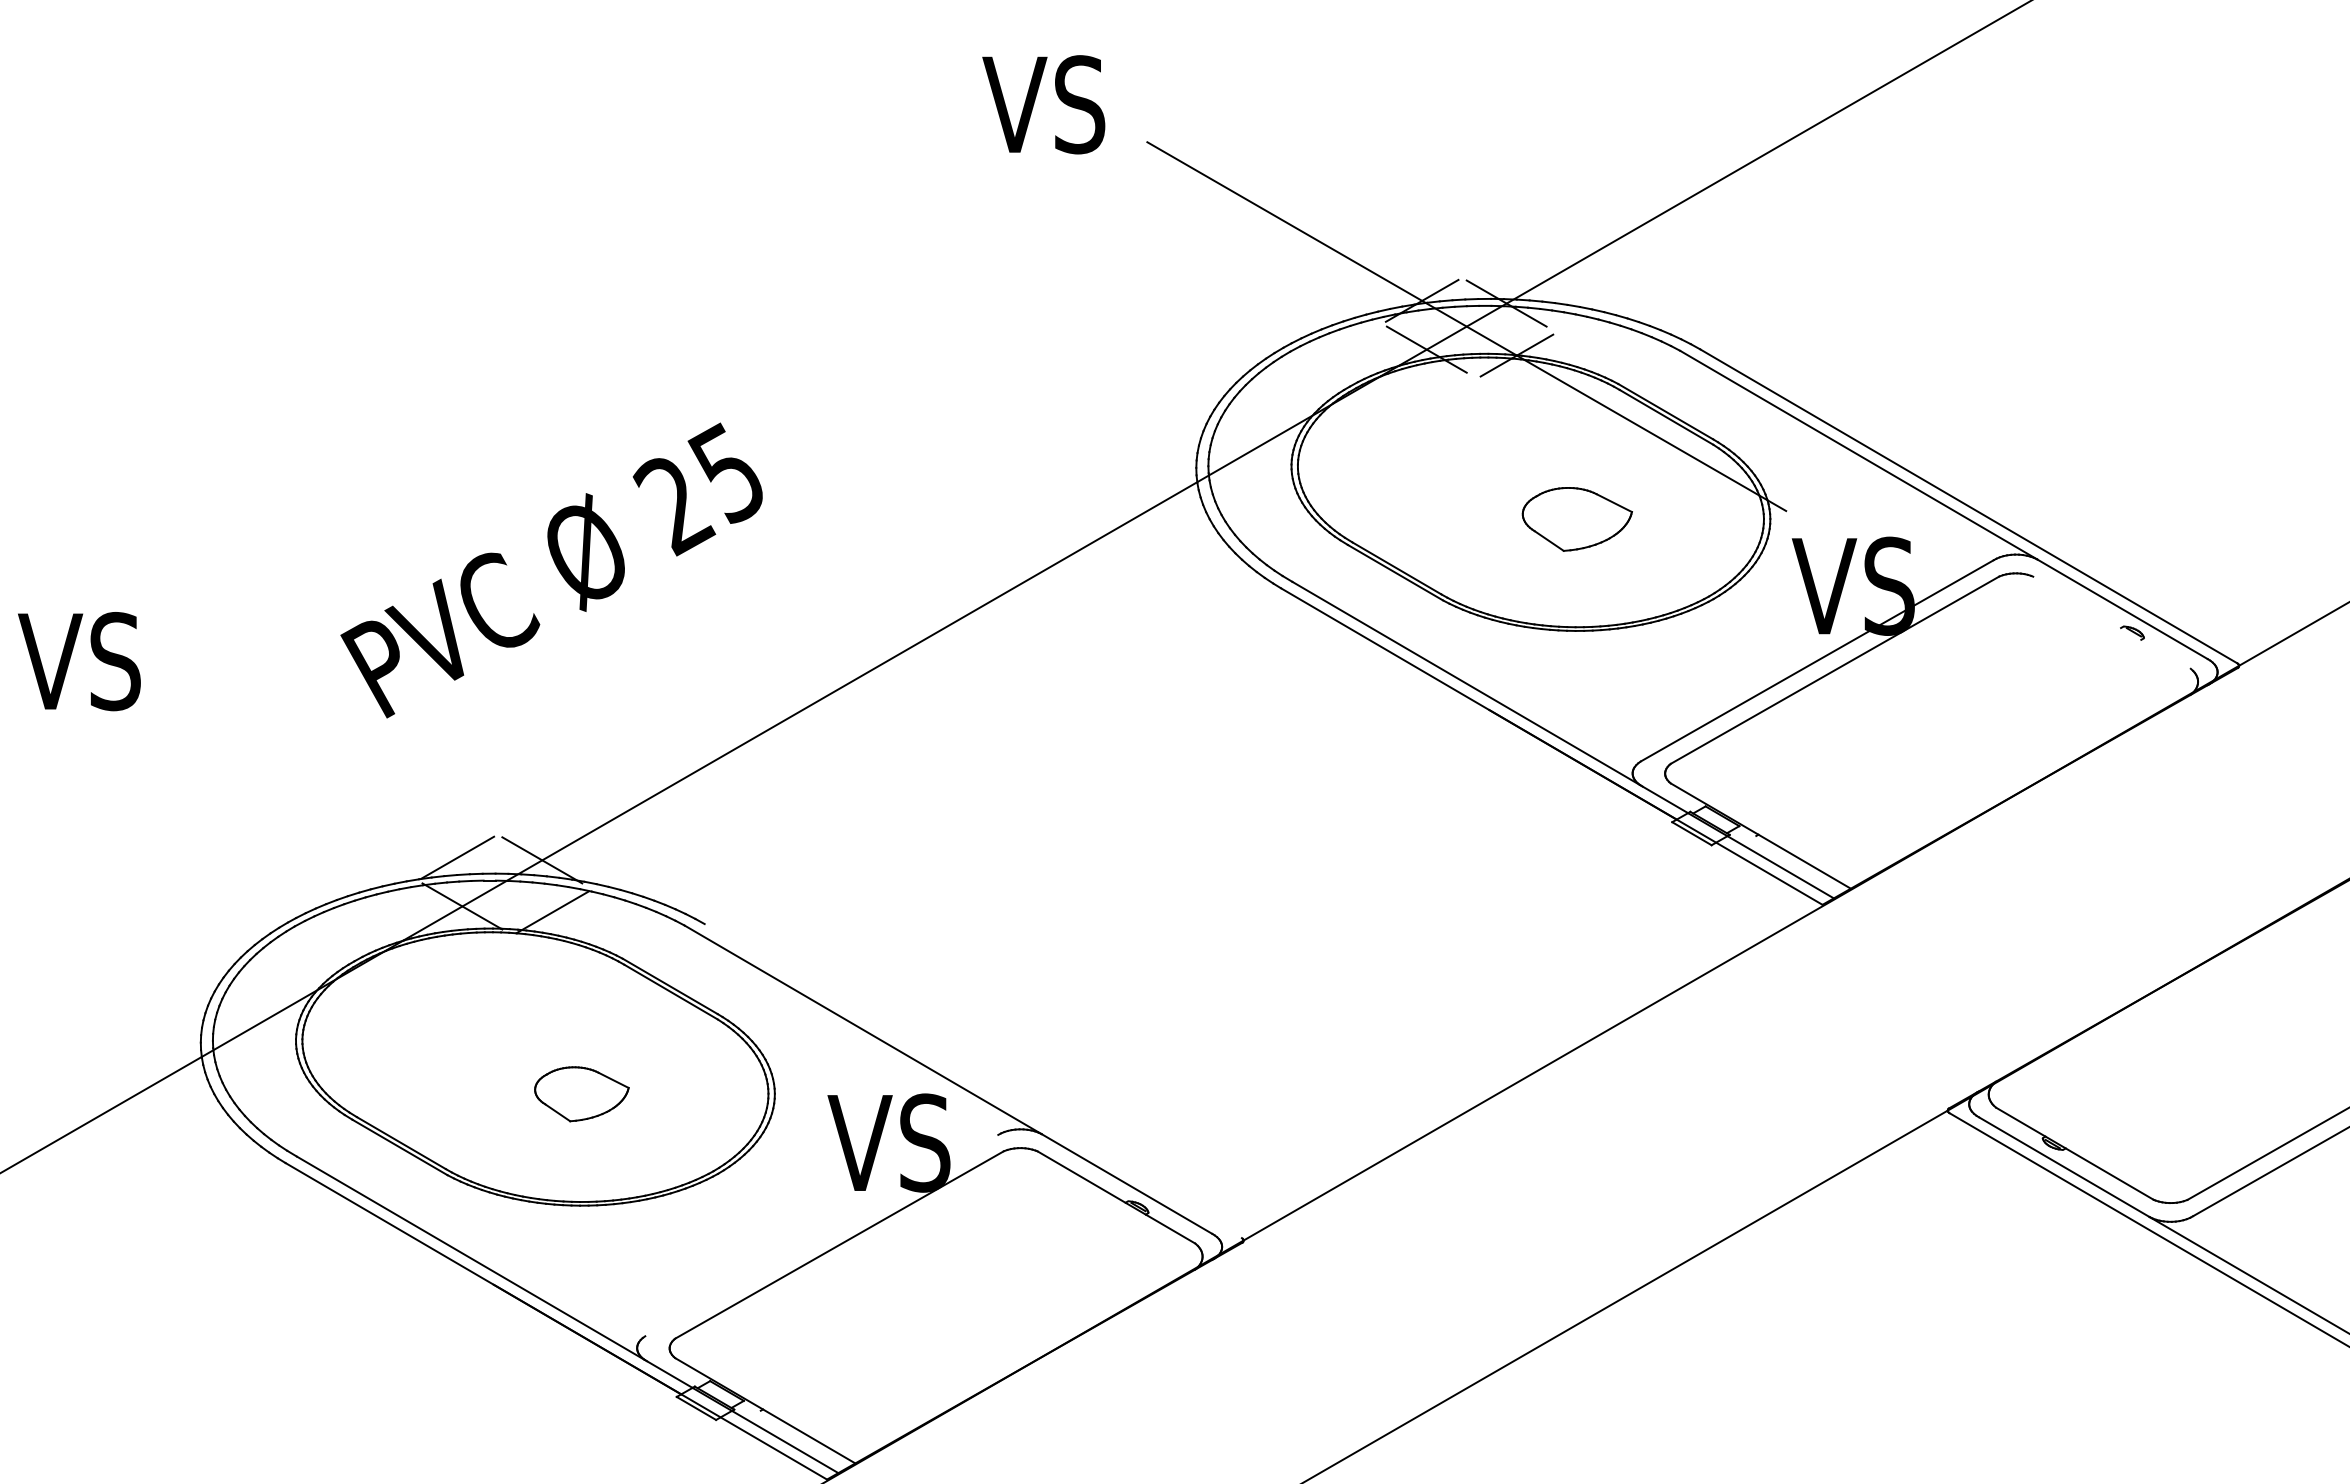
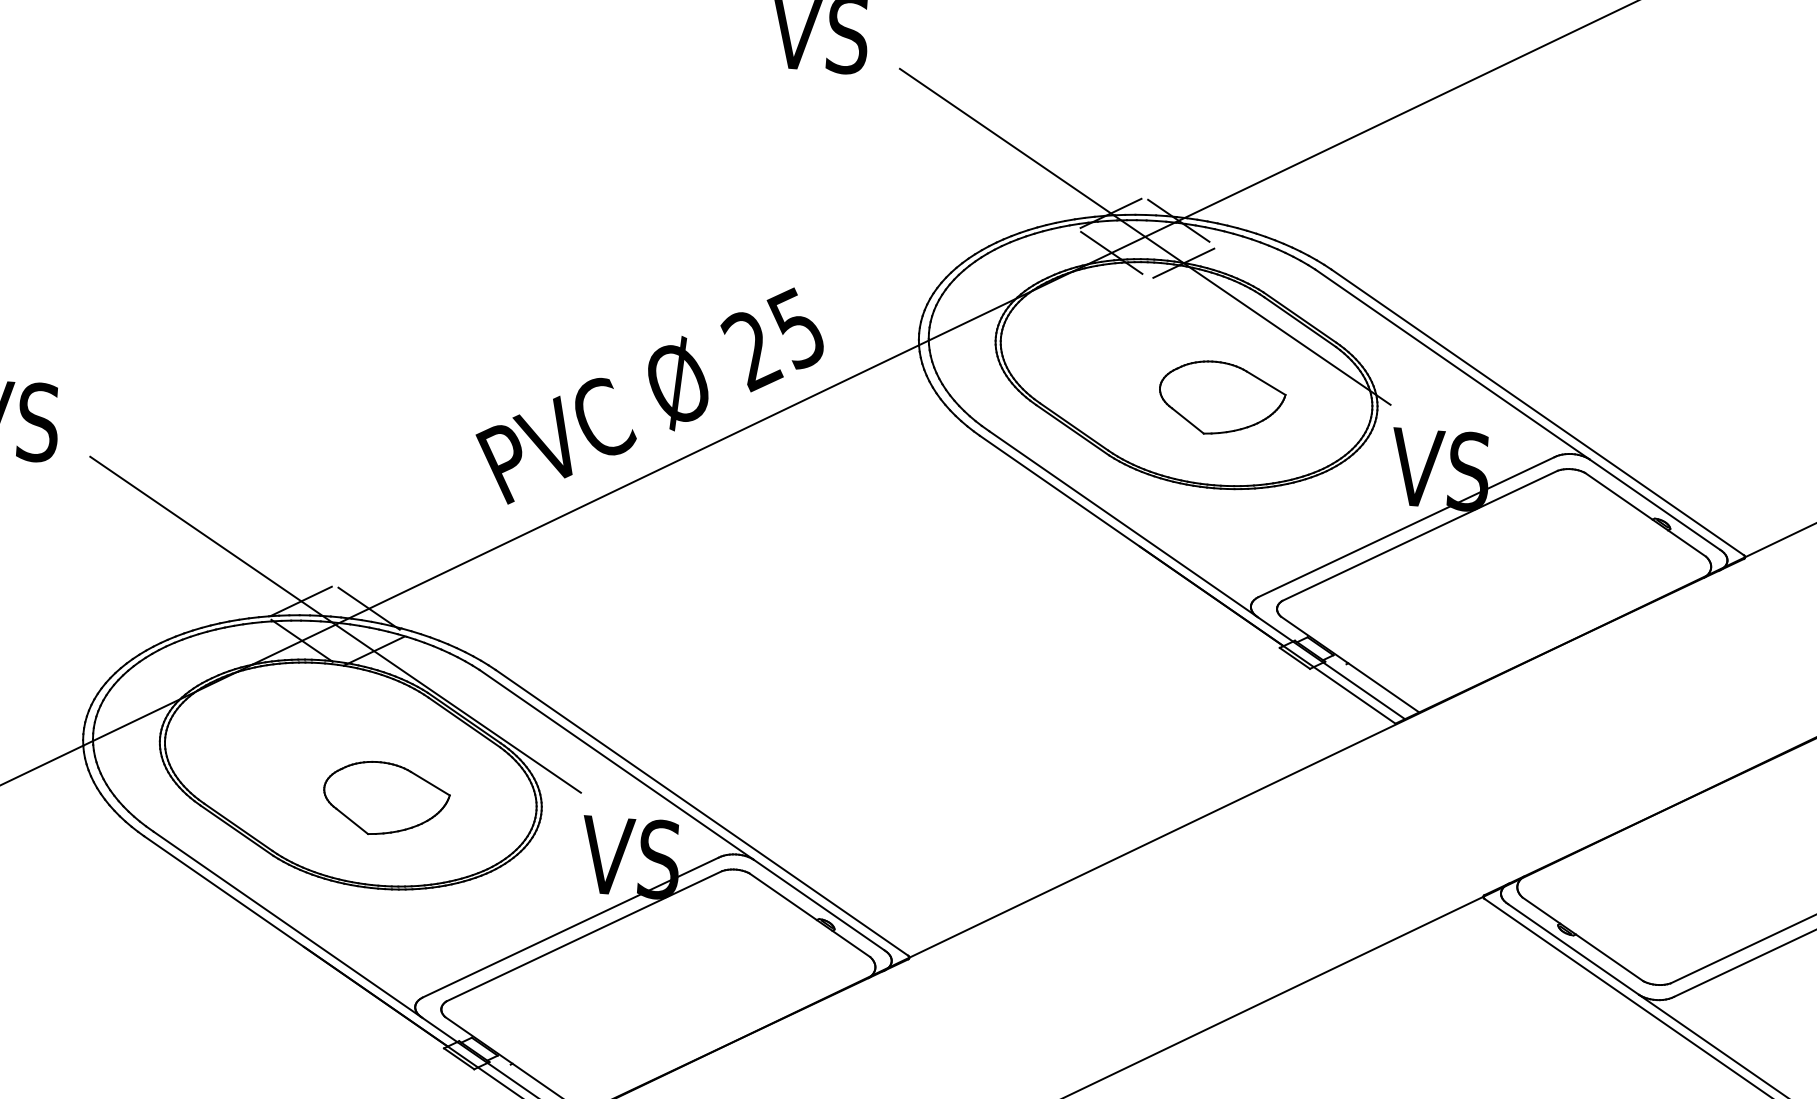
part: (1577, 519) -> (1222, 398), size x1.43
text: (551, 570) -> (649, 395), moved
line: (2111, 622) -> (1645, 514), added
line: (501, 883) -> (334, 624), added
line: (972, 1081) -> (701, 813), added
part: (581, 1094) -> (386, 799), size x1.67
line: (821, 1235) -> (570, 927), added

